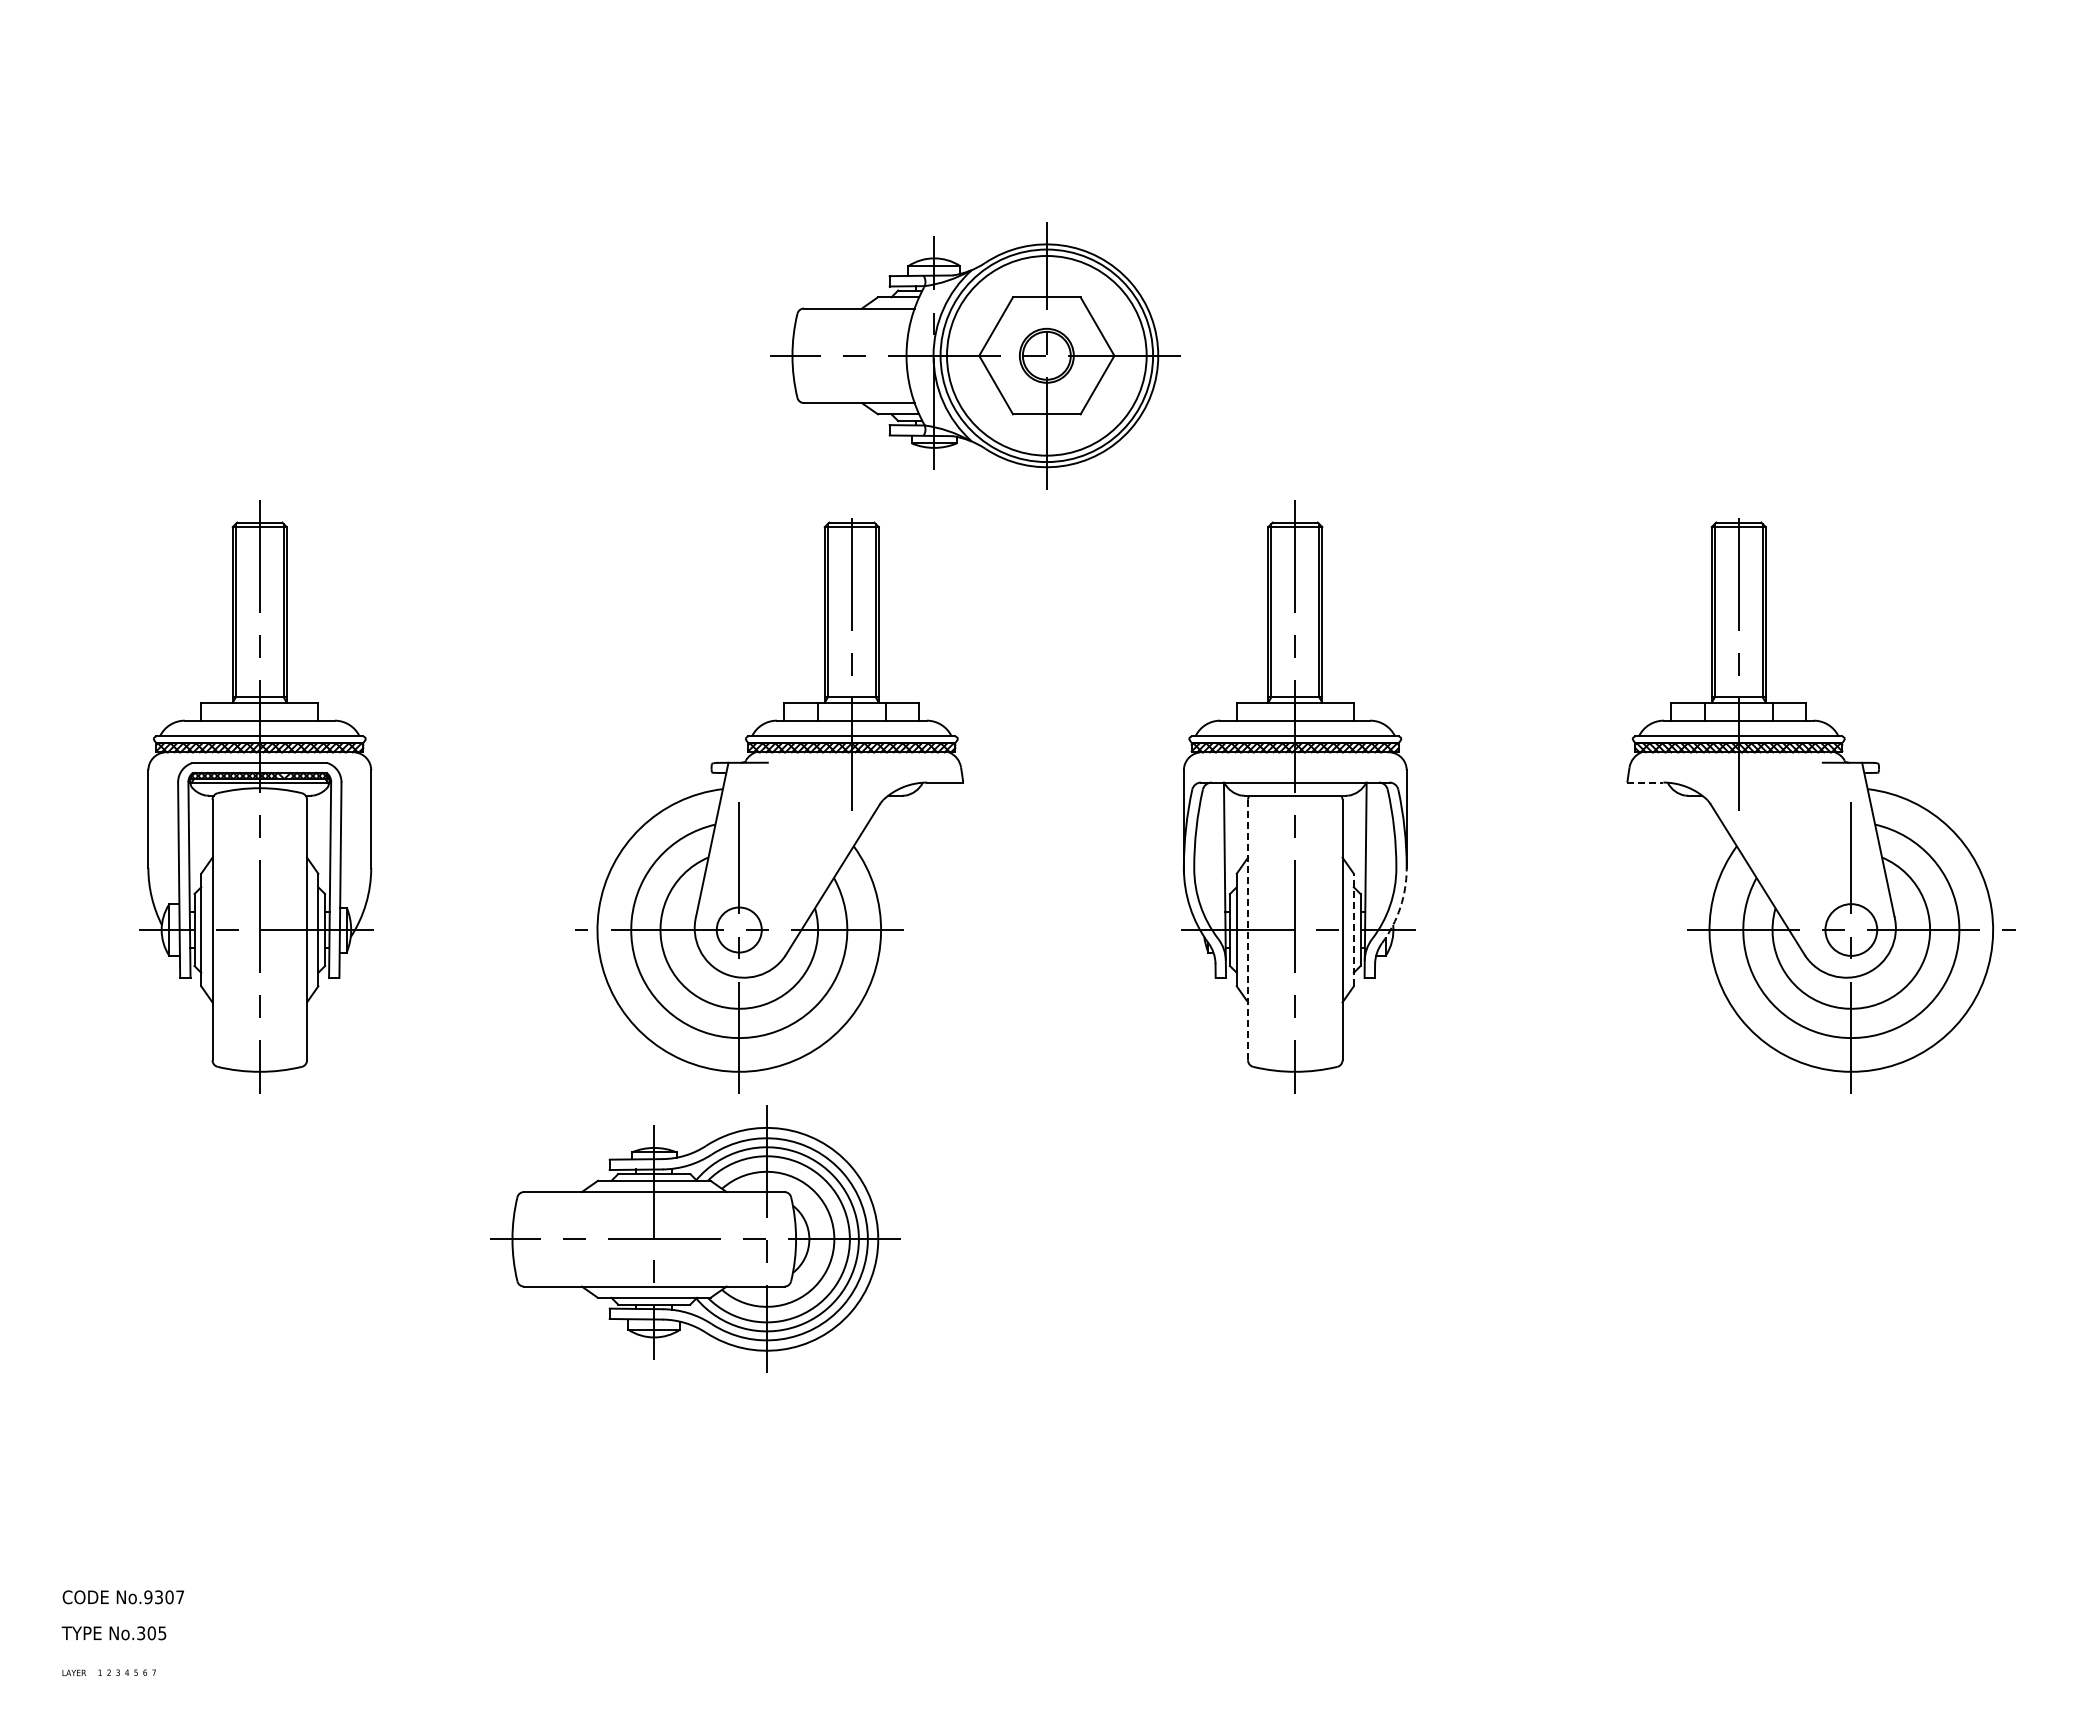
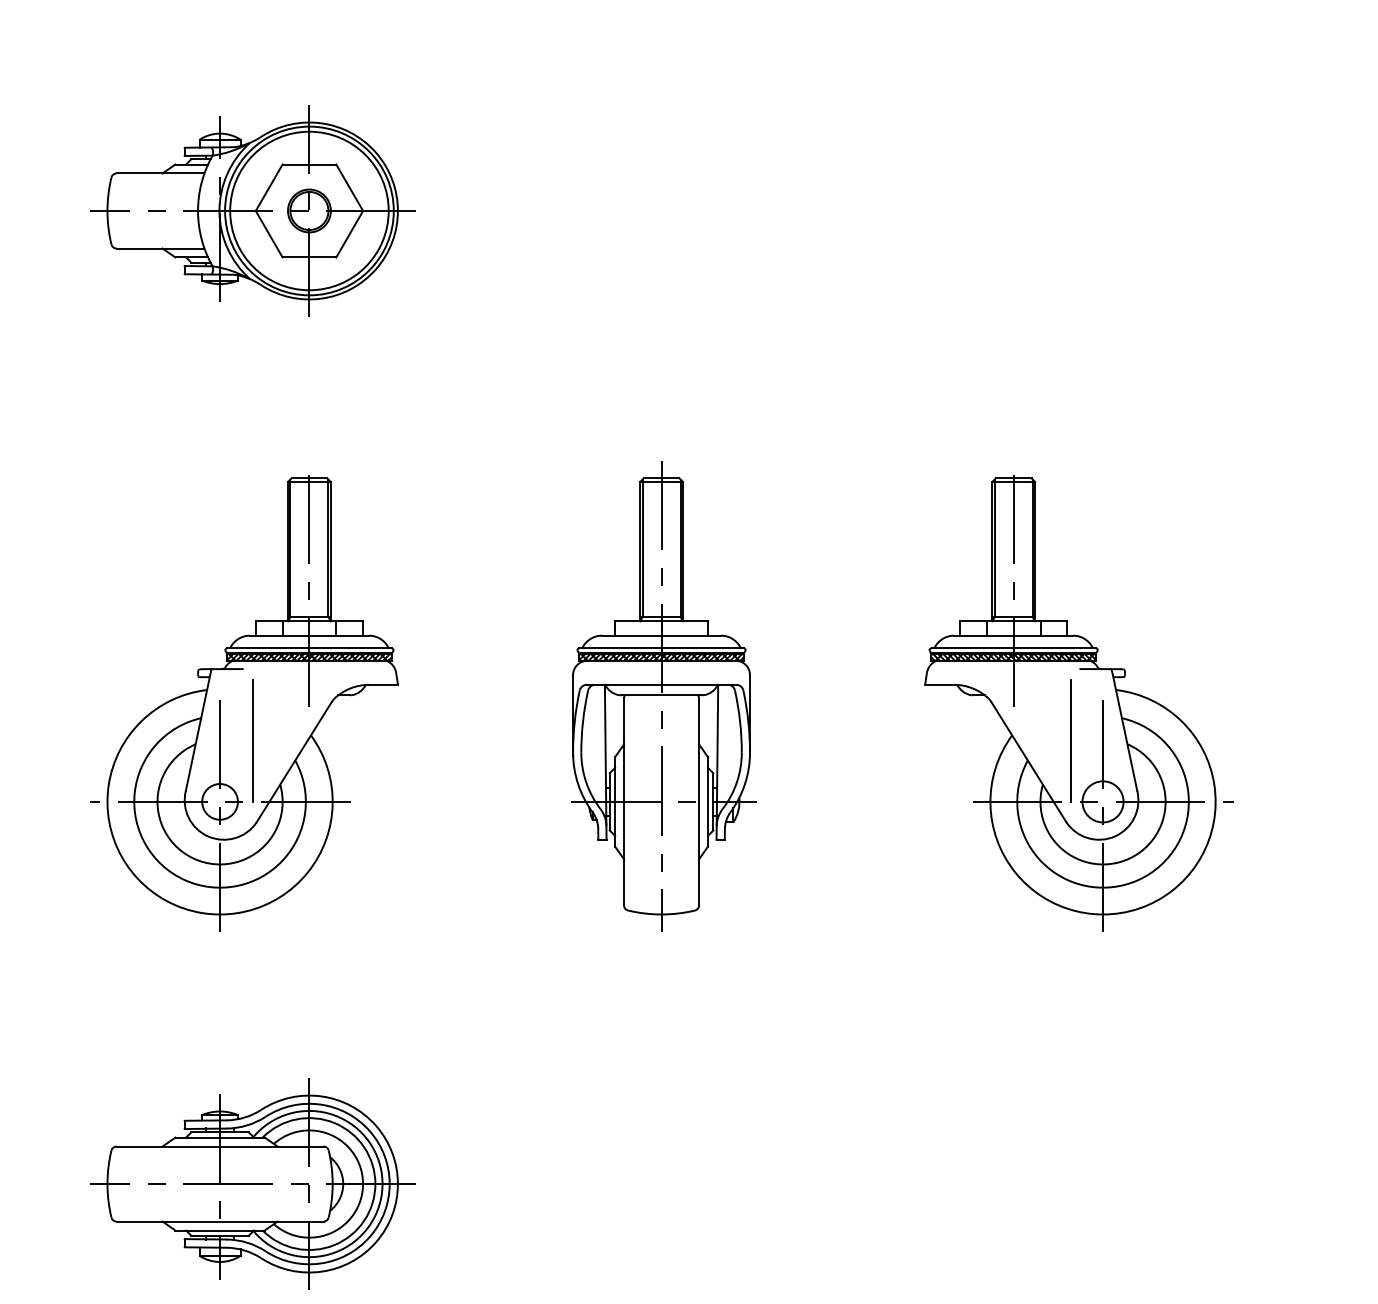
part: (975, 355) -> (252, 210), moved
line: (1645, 782) -> (939, 684), dashed -> solid
line: (780, 853) -> (252, 741), added
line: (1810, 853) -> (1070, 741), added
arc: (1400, 907) -> (745, 784), dashed -> solid
line: (1248, 929) -> (624, 801), dashed -> solid
line: (1353, 929) -> (707, 801), dashed -> solid
part: (695, 1238) -> (252, 1183), moved

